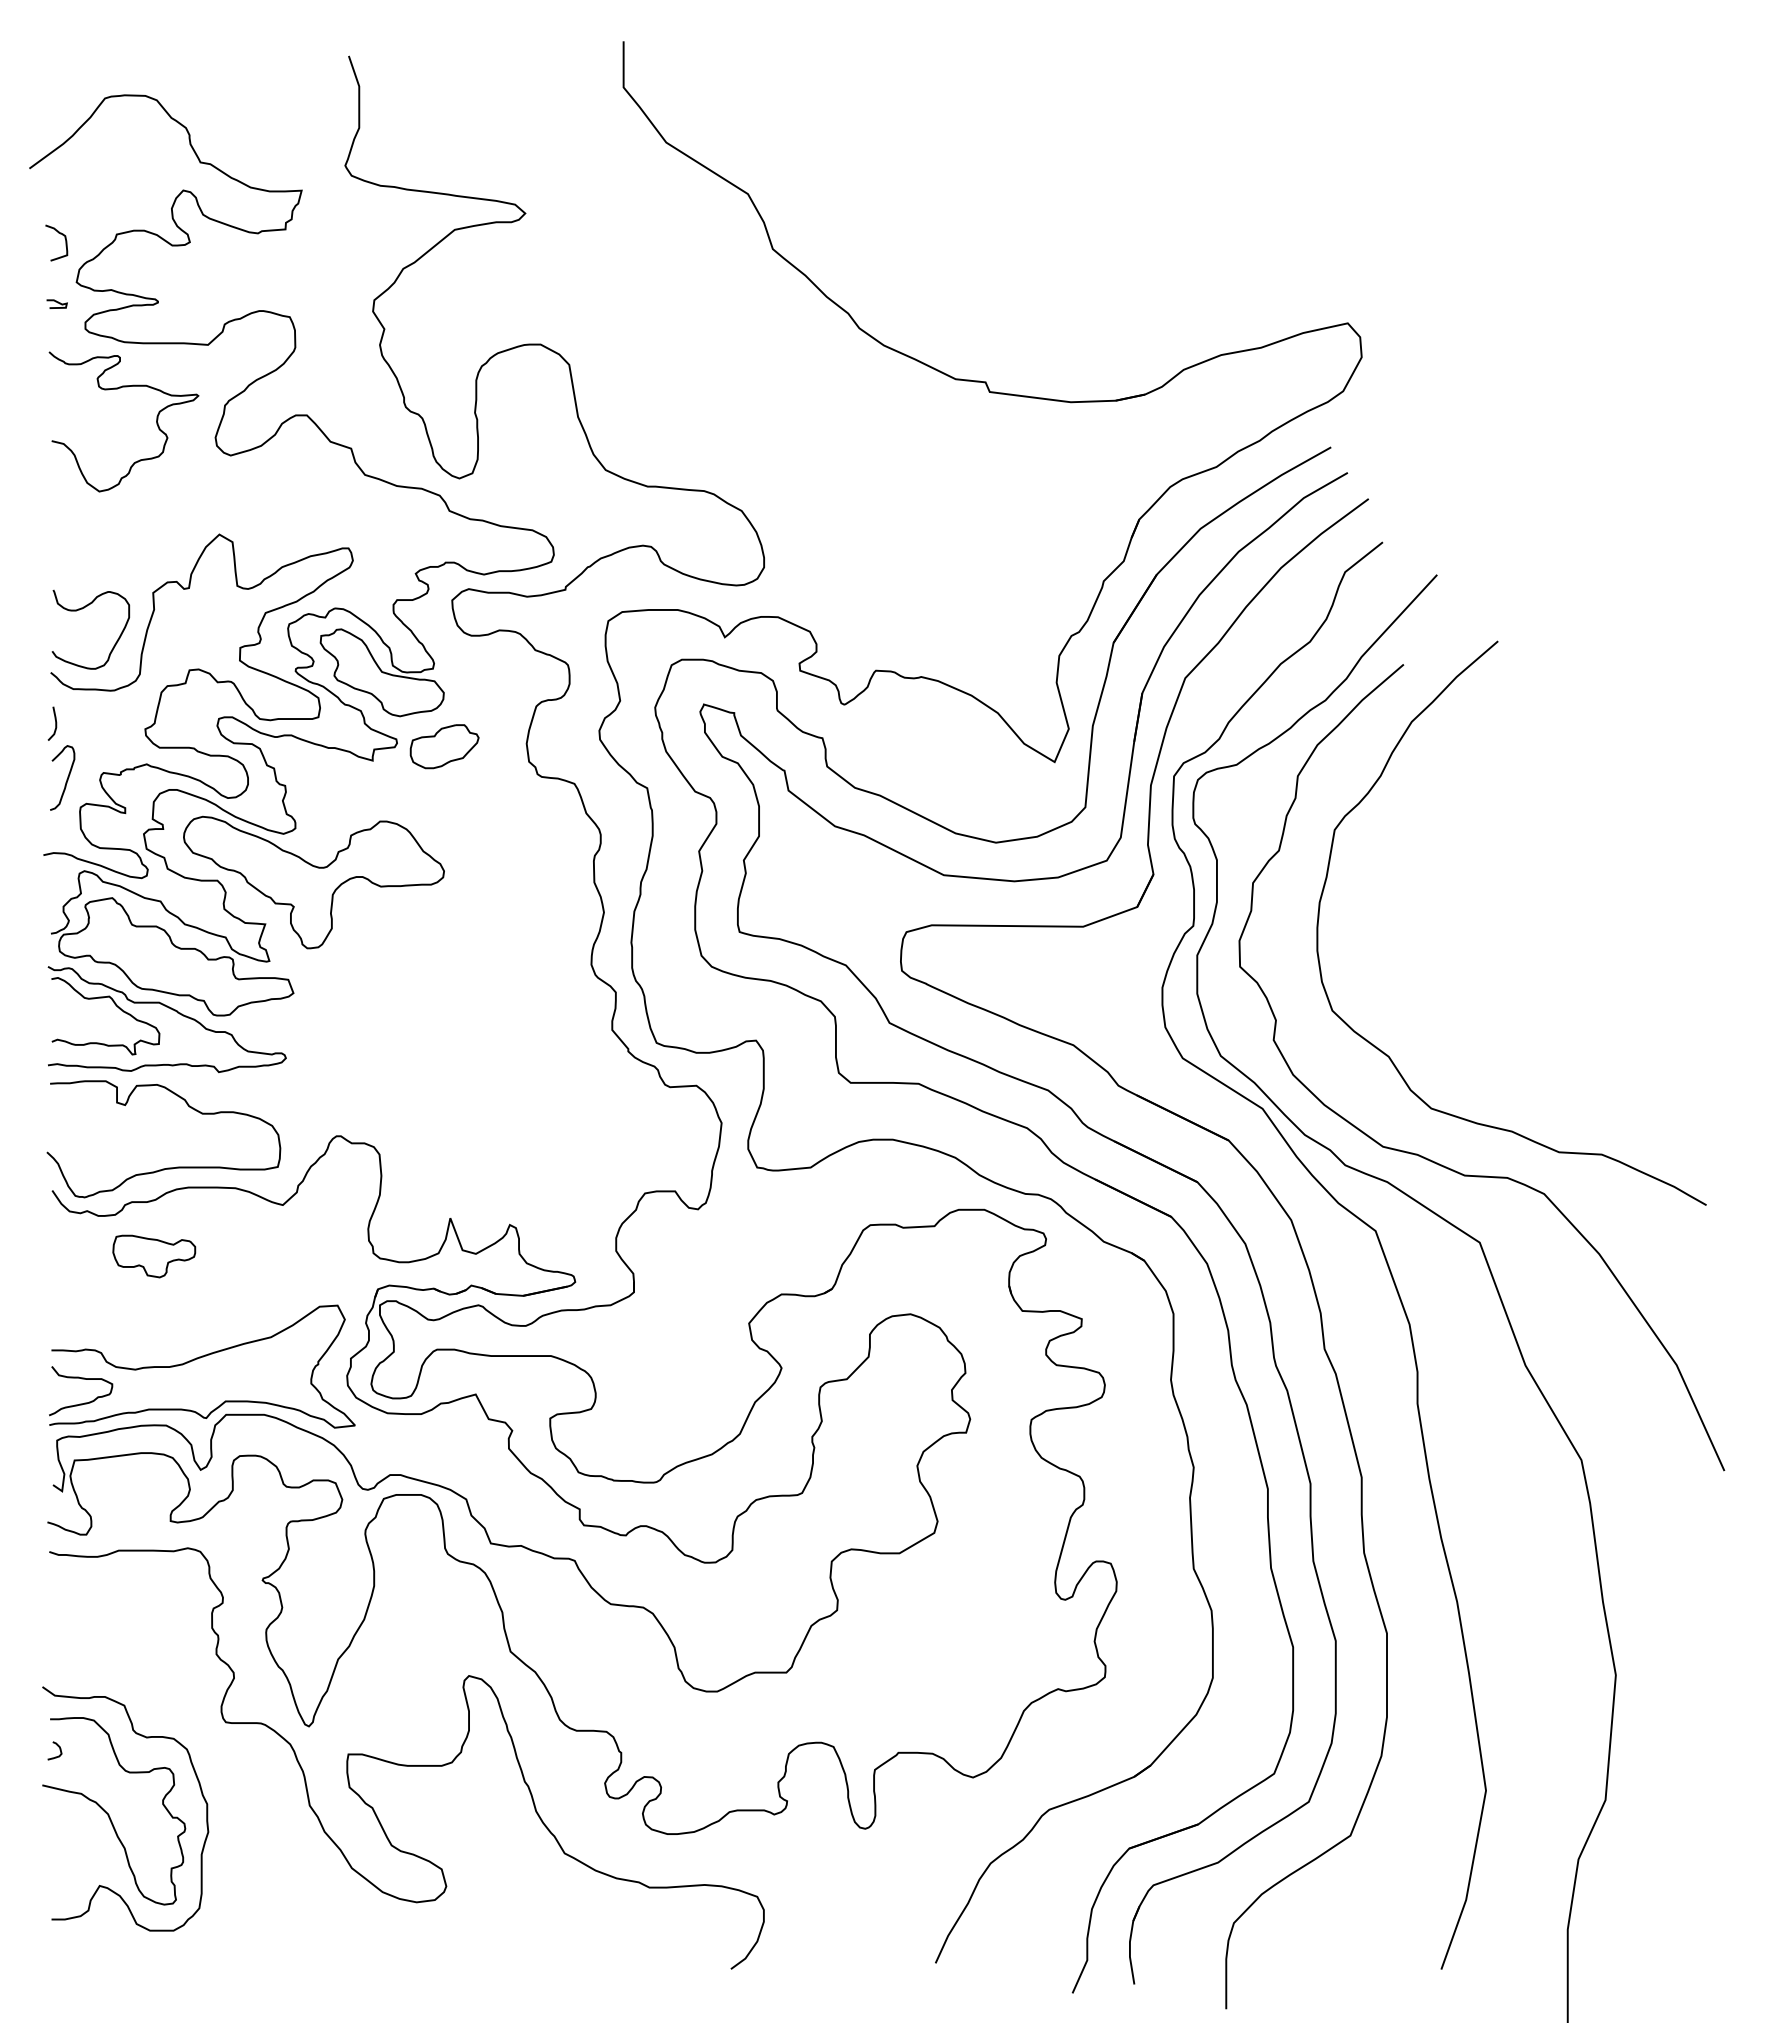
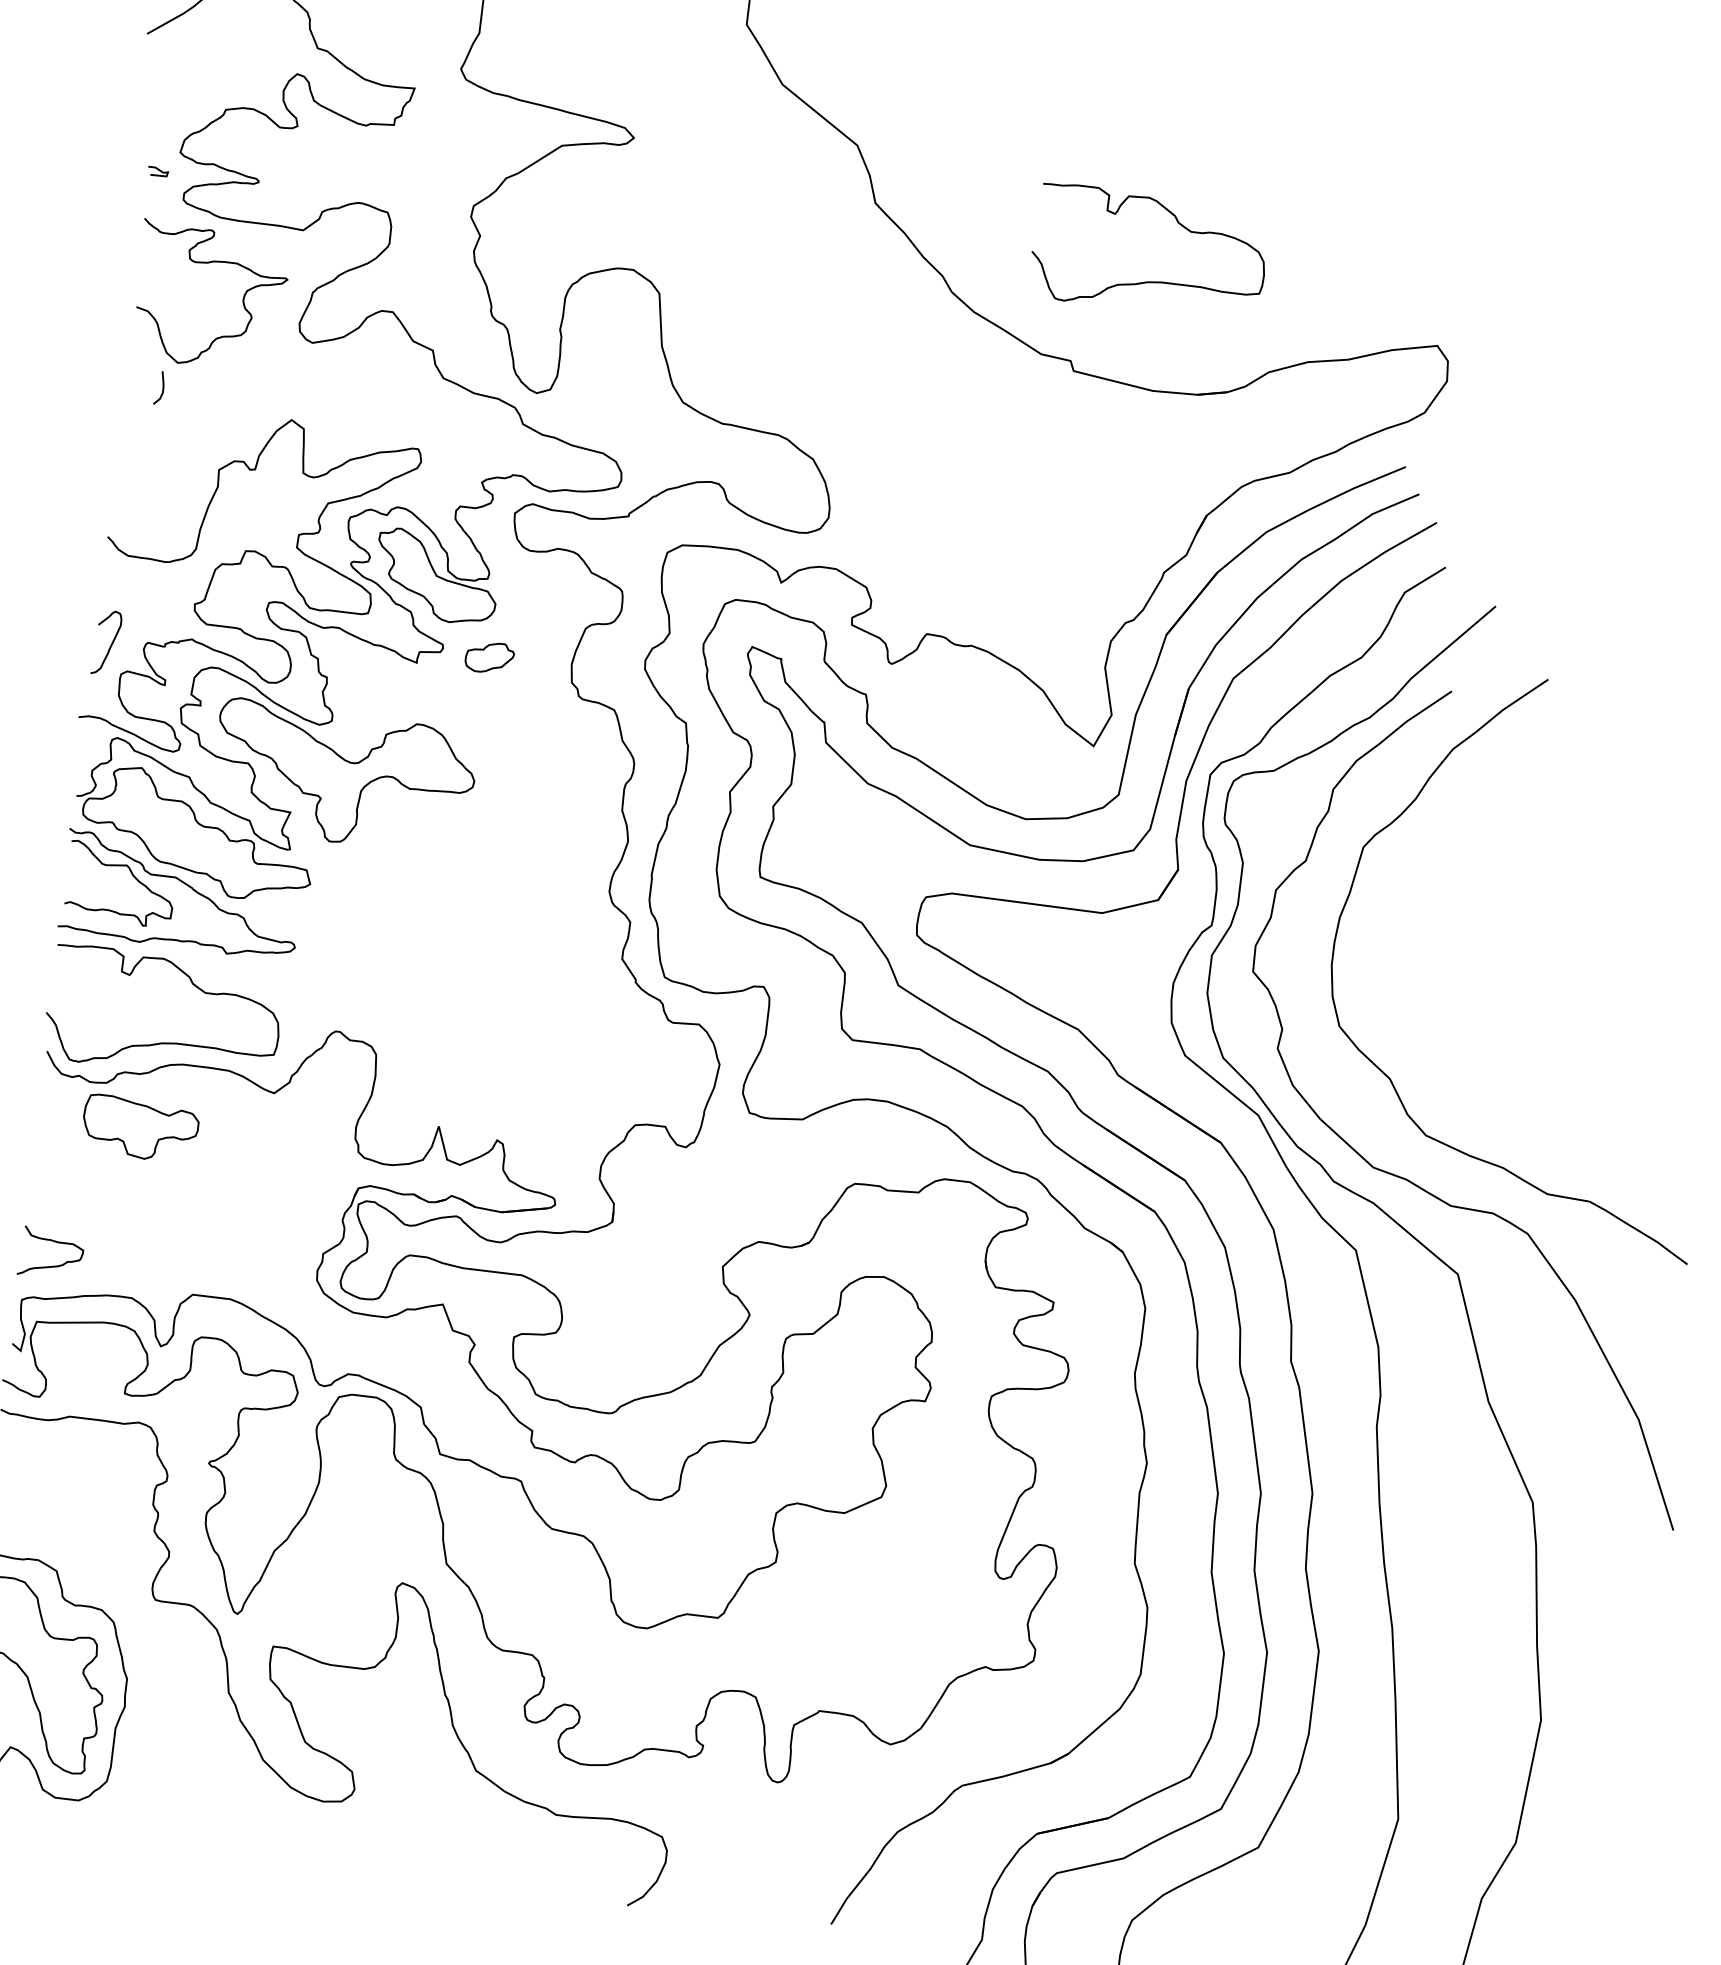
curve: (60, 234) -> (170, 103), removed
curve: (1054, 293) -> (1149, 281), added
curve: (82, 609) -> (146, 477), removed
curve: (55, 723) -> (162, 388), moved
part: (444, 746) -> (489, 657), size x0.7
part: (154, 1256) -> (140, 1128), size x1.4
curve: (200, 1358) -> (173, 1235), removed

